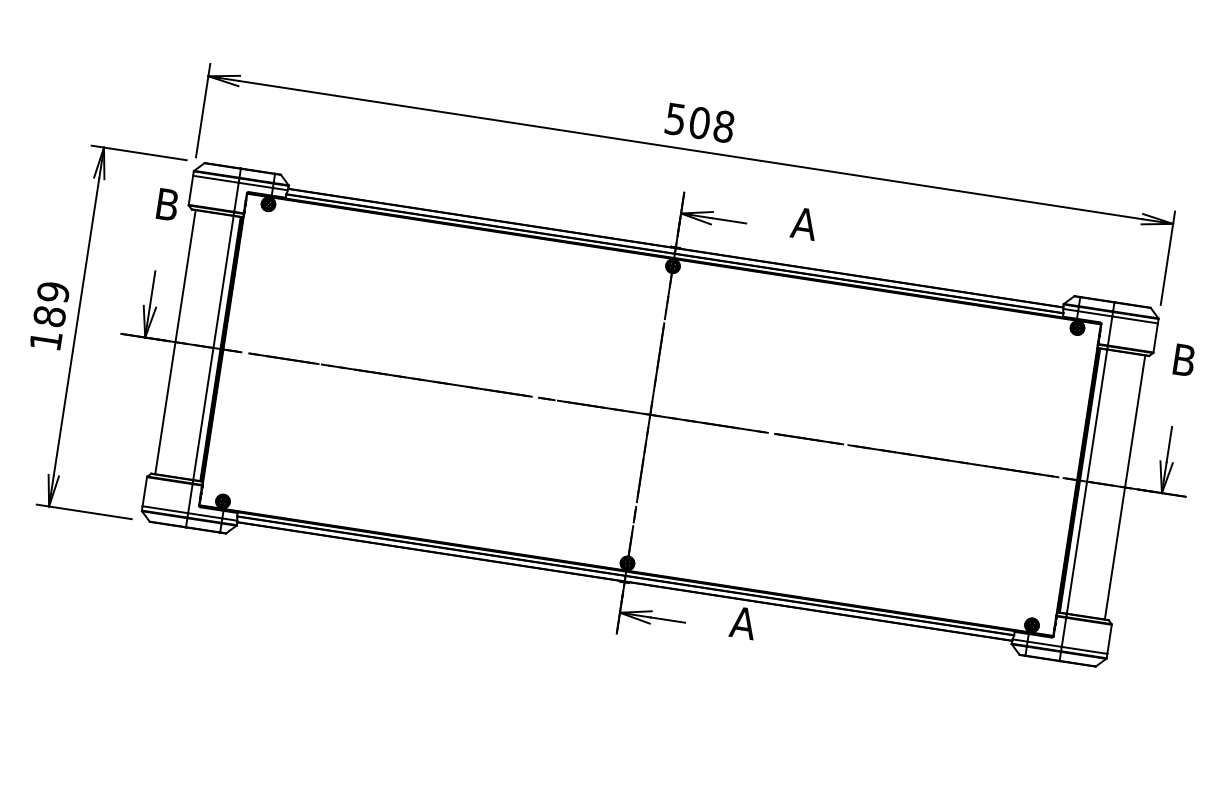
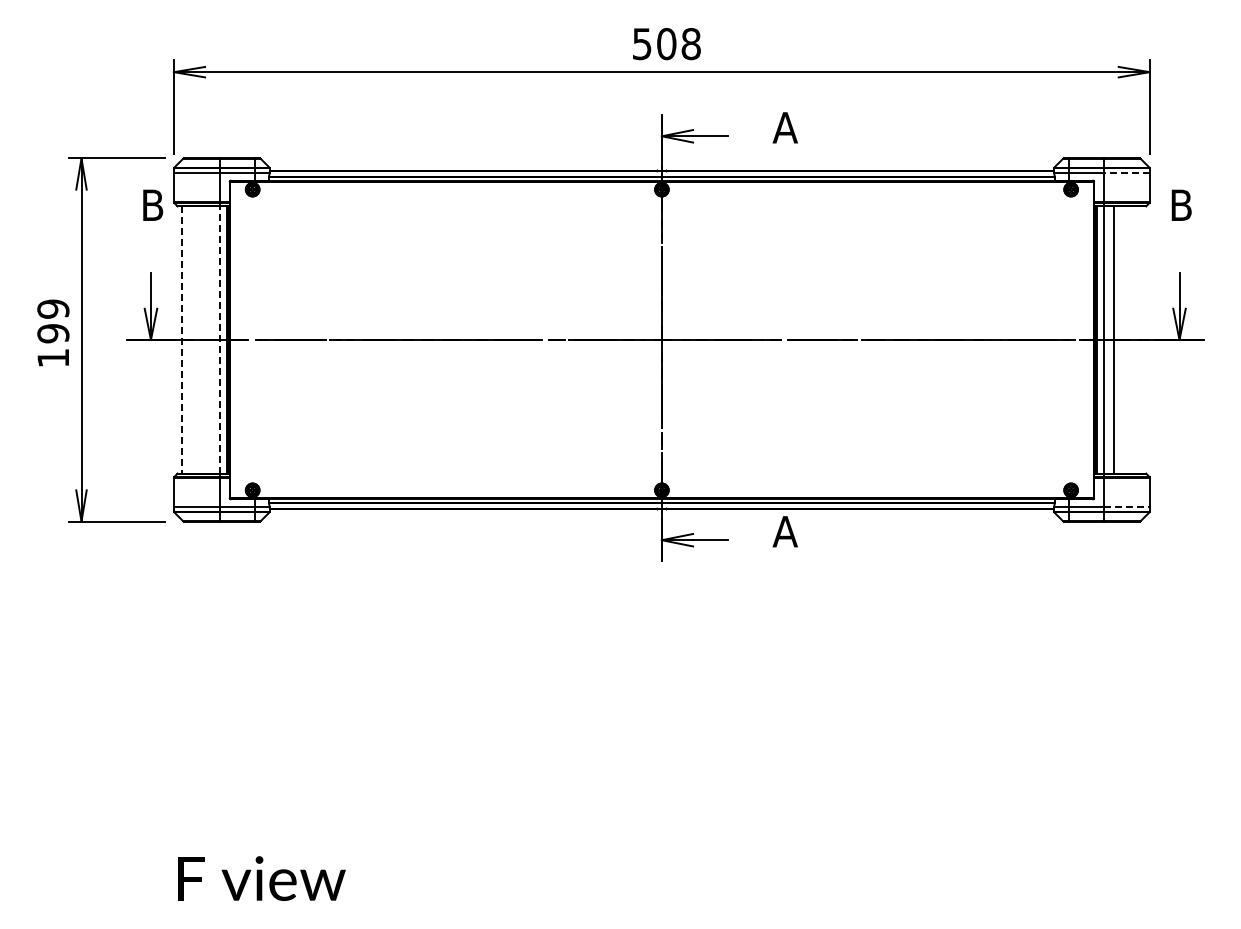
text: (49, 316) -> (53, 333), 189 -> 199
line: (1134, 319) -> (1126, 172), solid -> dashed
line: (175, 342) -> (181, 340), solid -> dashed
line: (213, 348) -> (220, 340), solid -> dashed
line: (1125, 487) -> (1114, 339), moved
line: (1085, 650) -> (1127, 507), solid -> dashed

